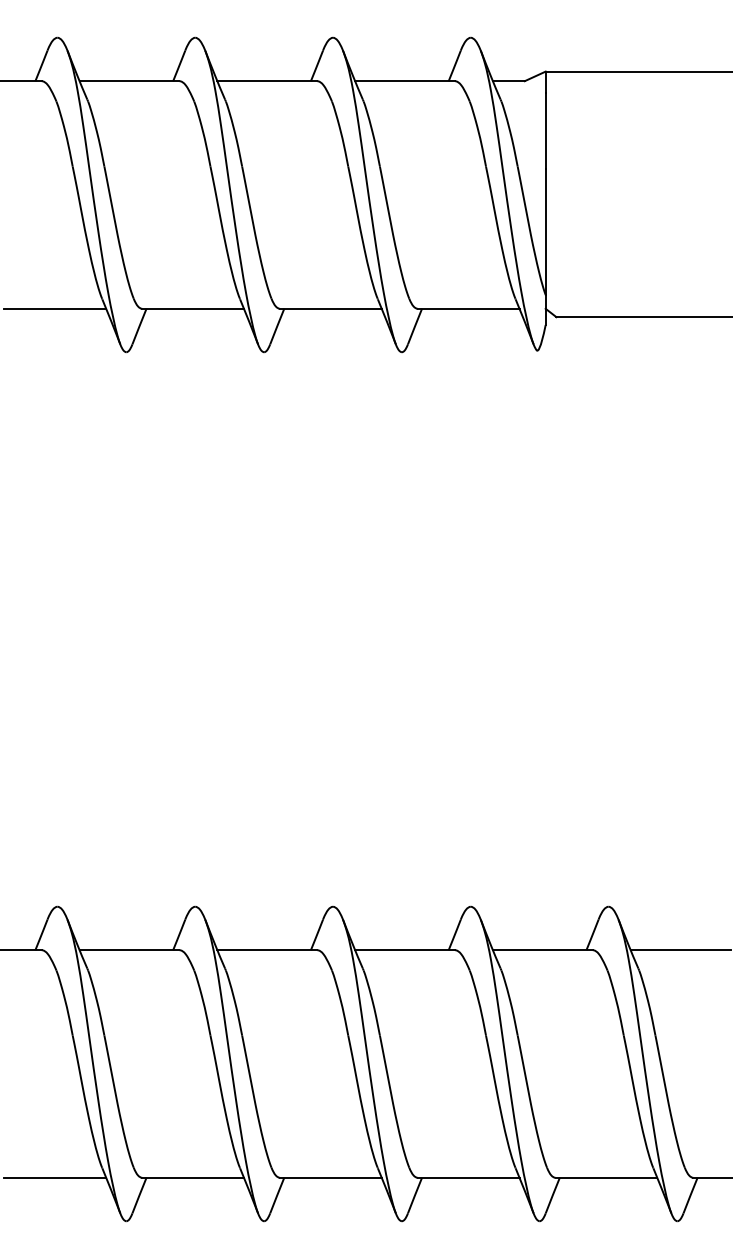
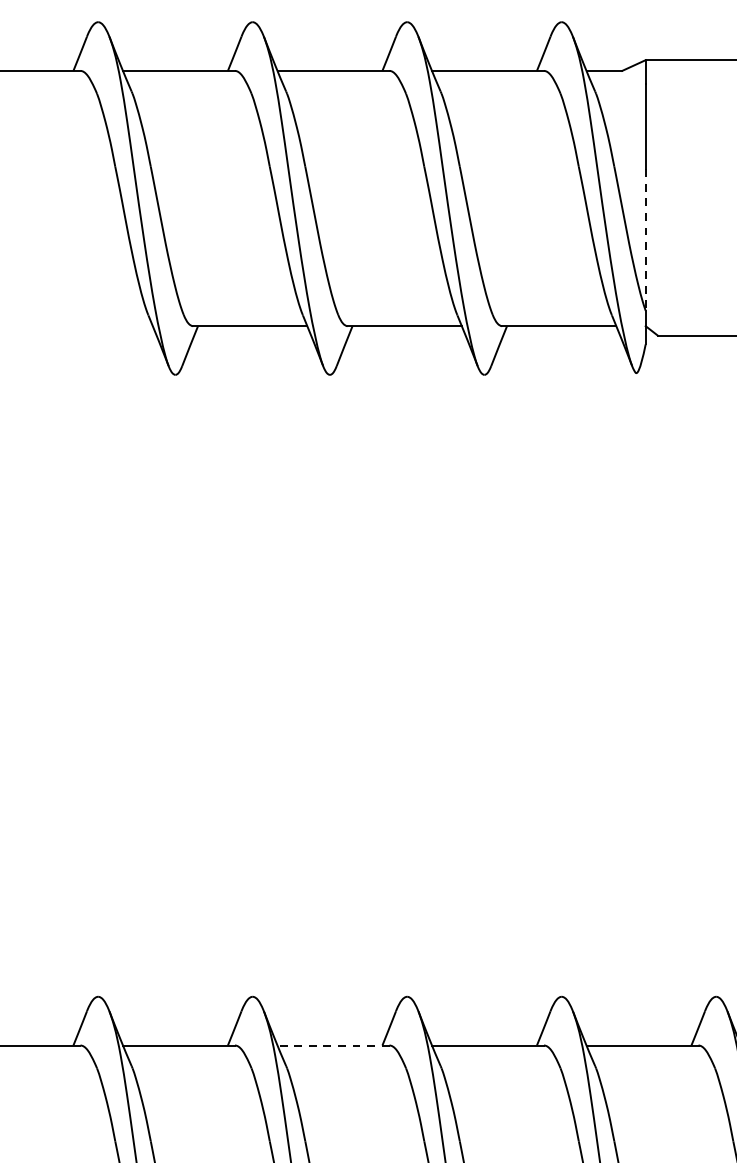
line: (545, 232) -> (645, 240), solid -> dashed
line: (55, 308) -> (95, 325), removed
line: (267, 950) -> (333, 1045), solid -> dashed

